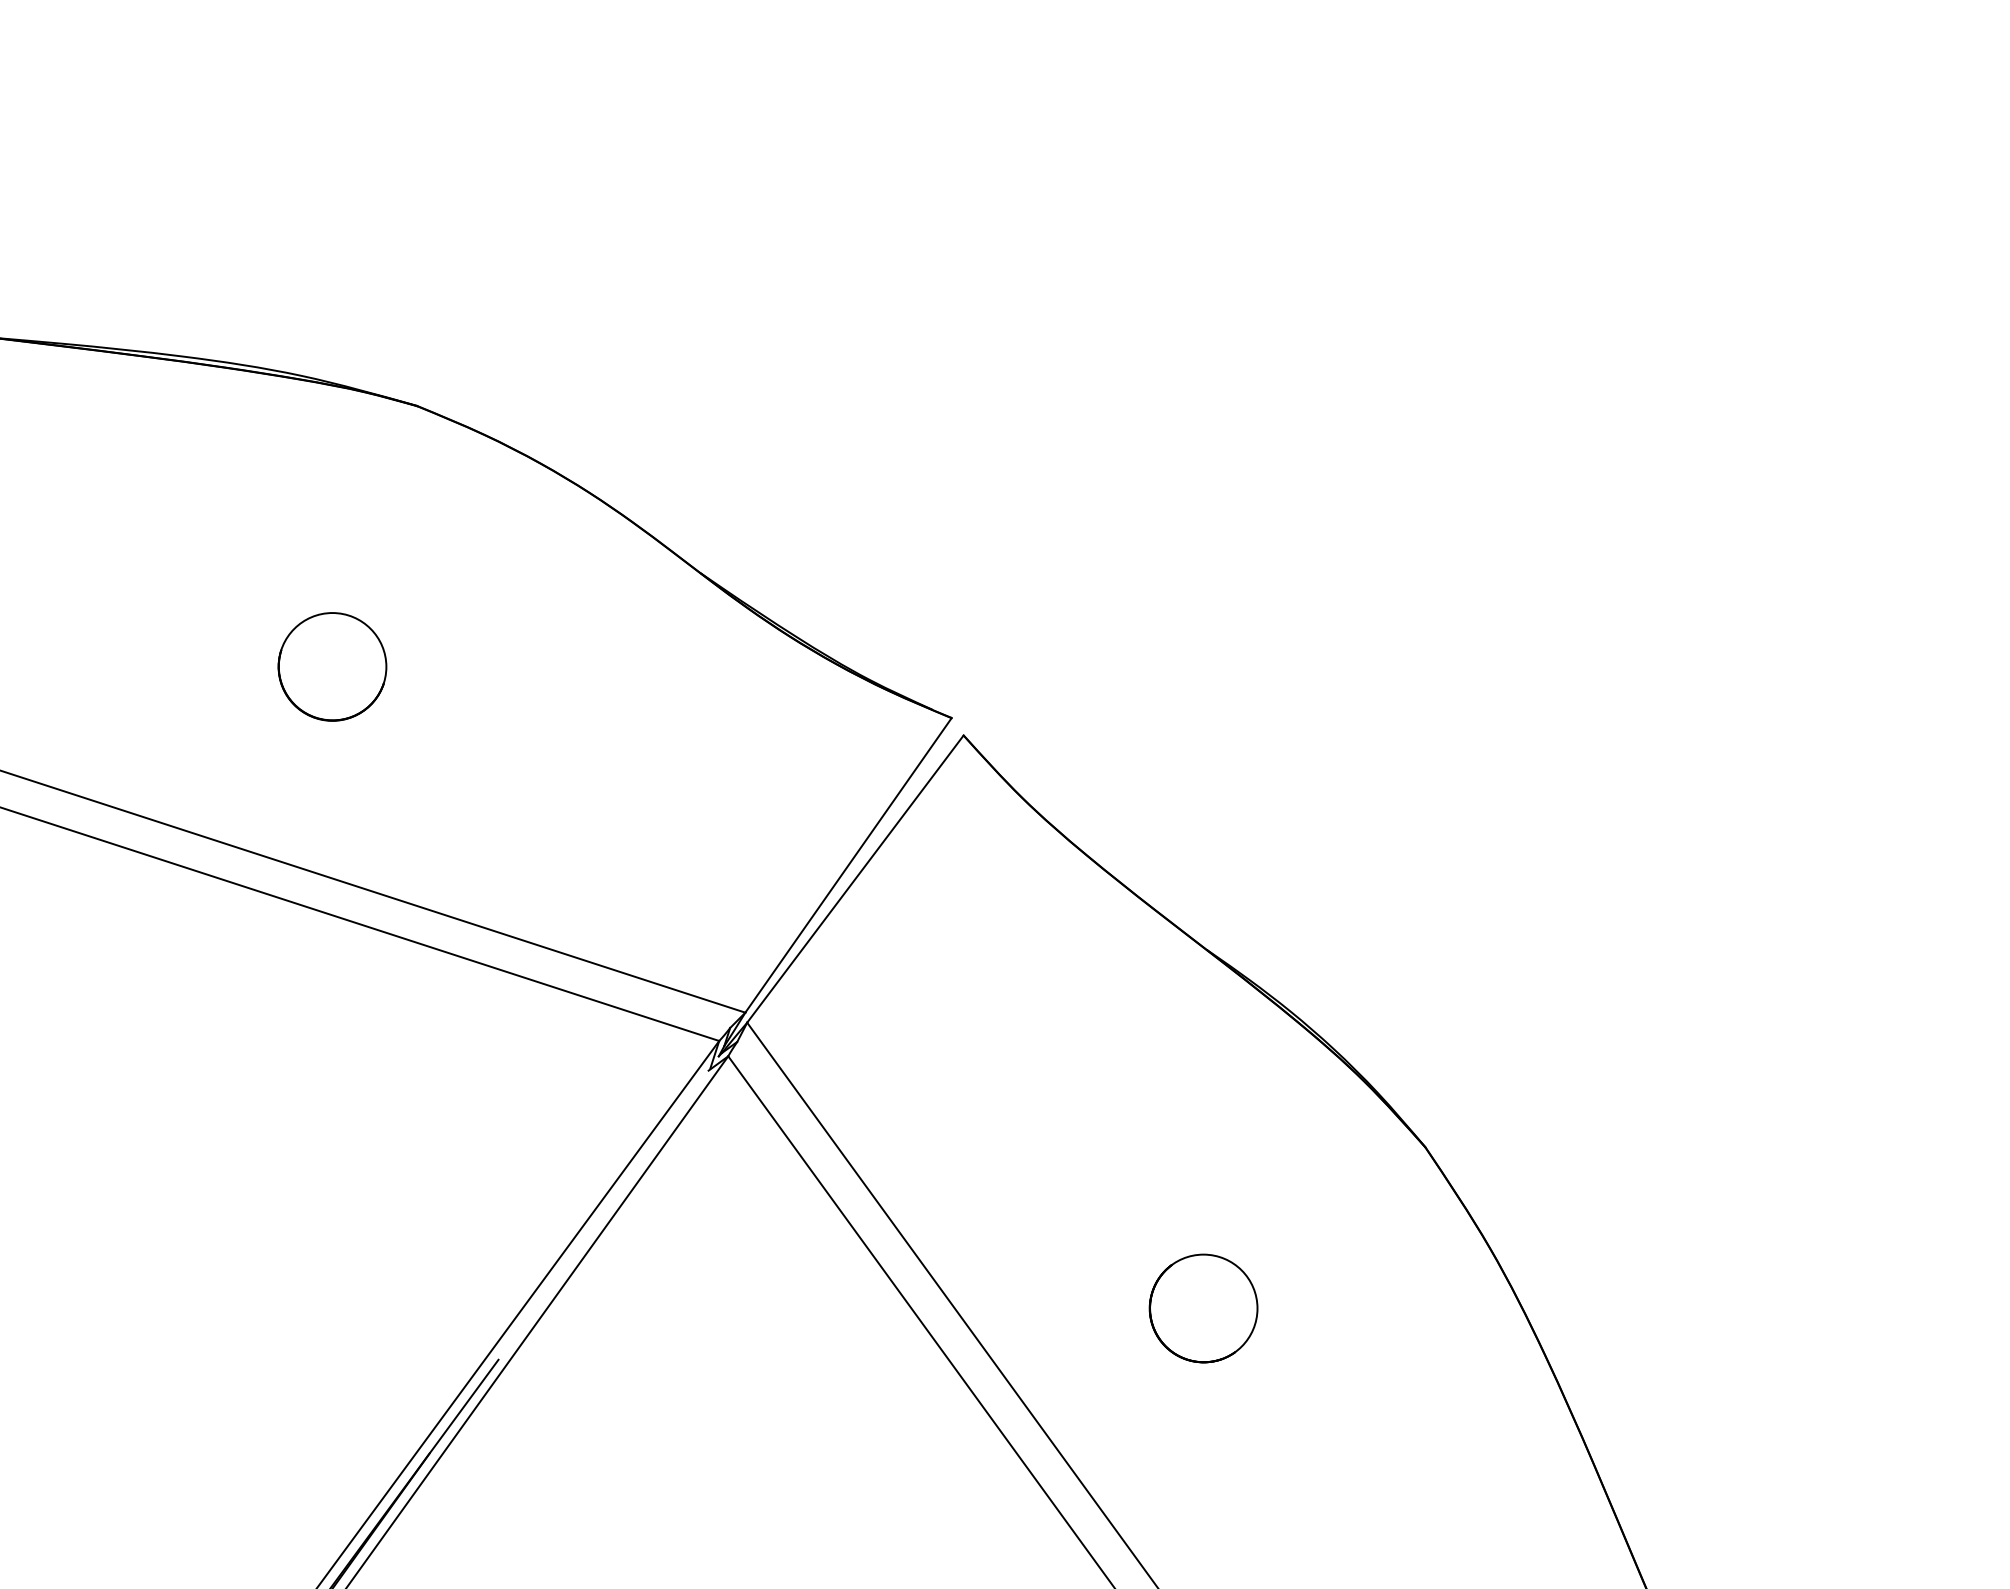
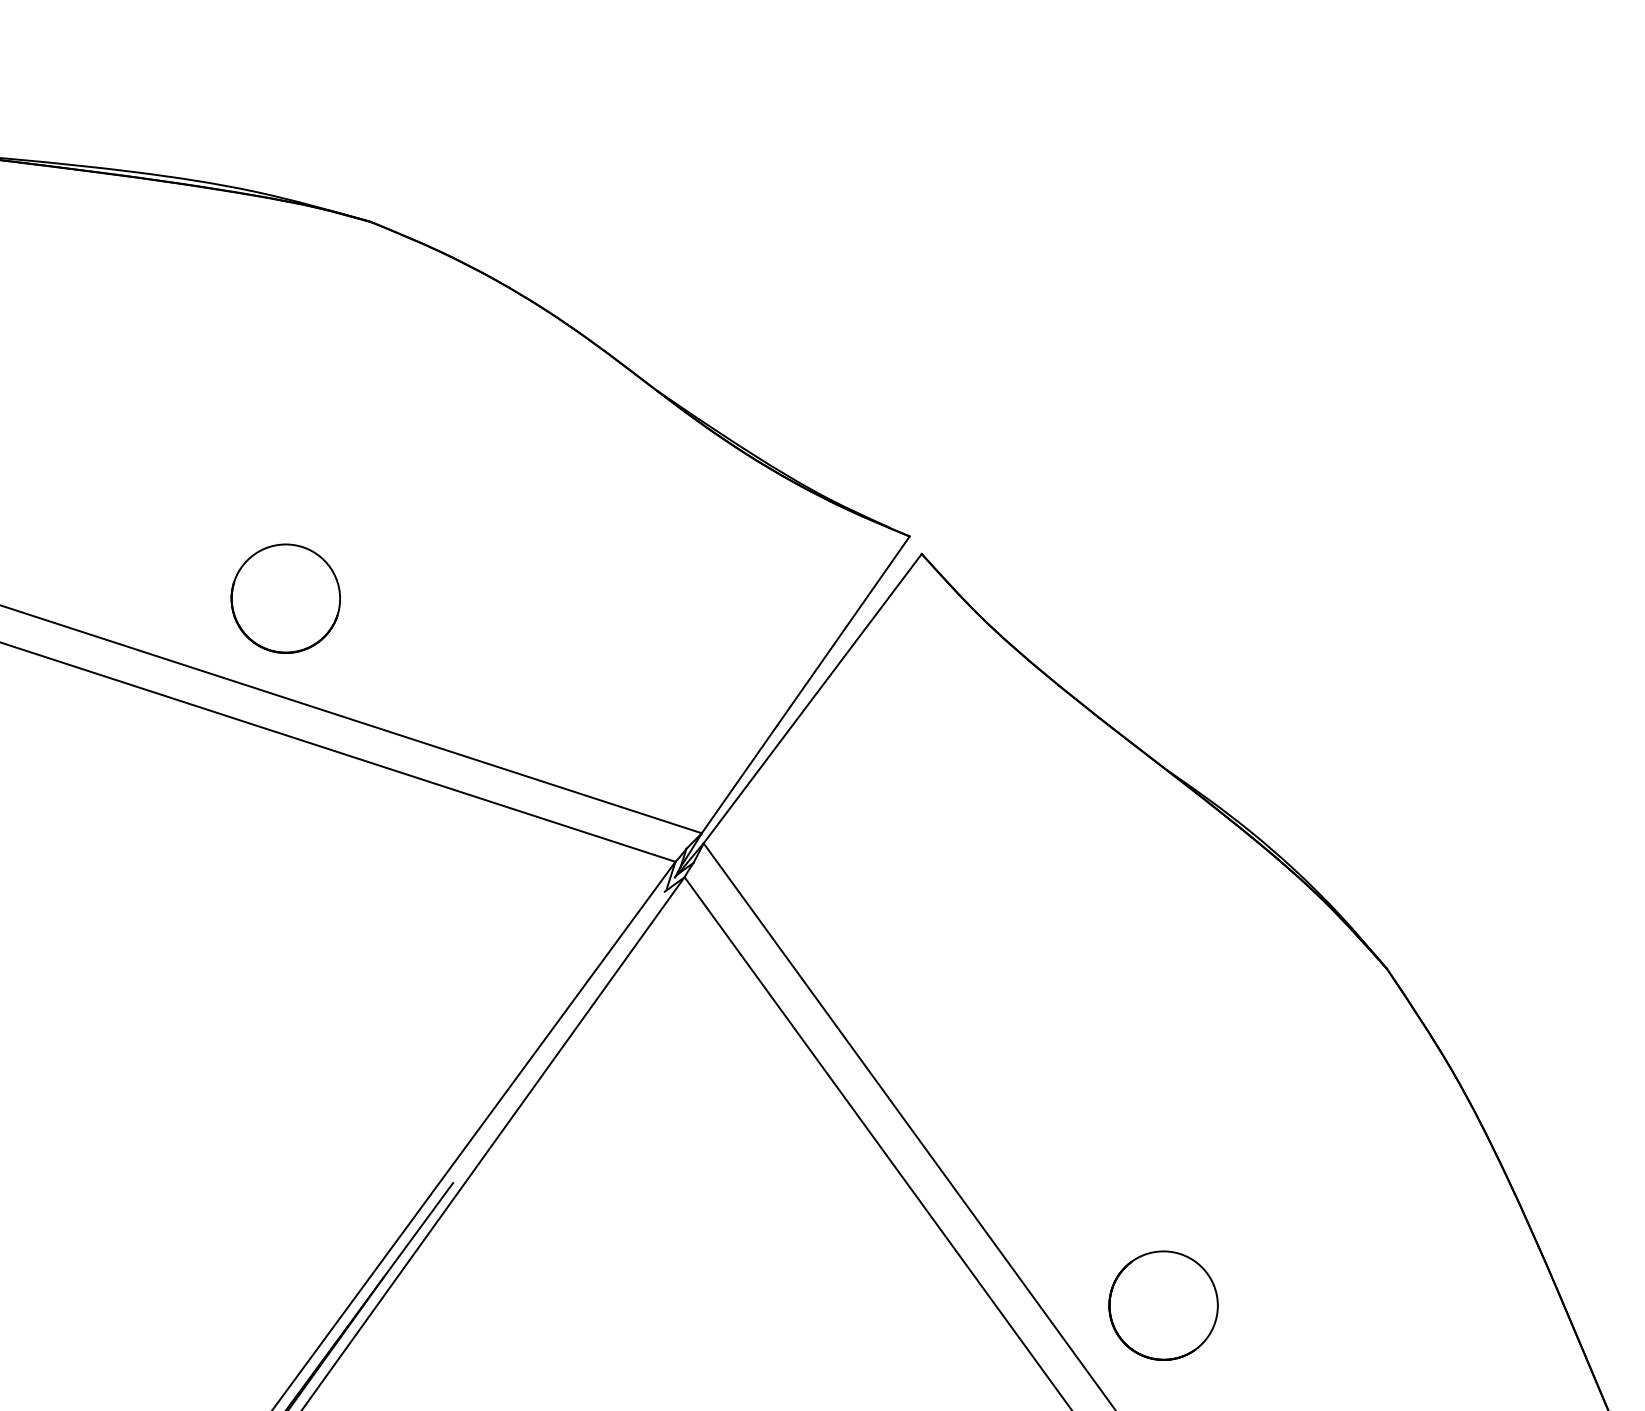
part: (332, 666) -> (285, 598), moved
part: (1203, 1308) -> (1163, 1305), moved

